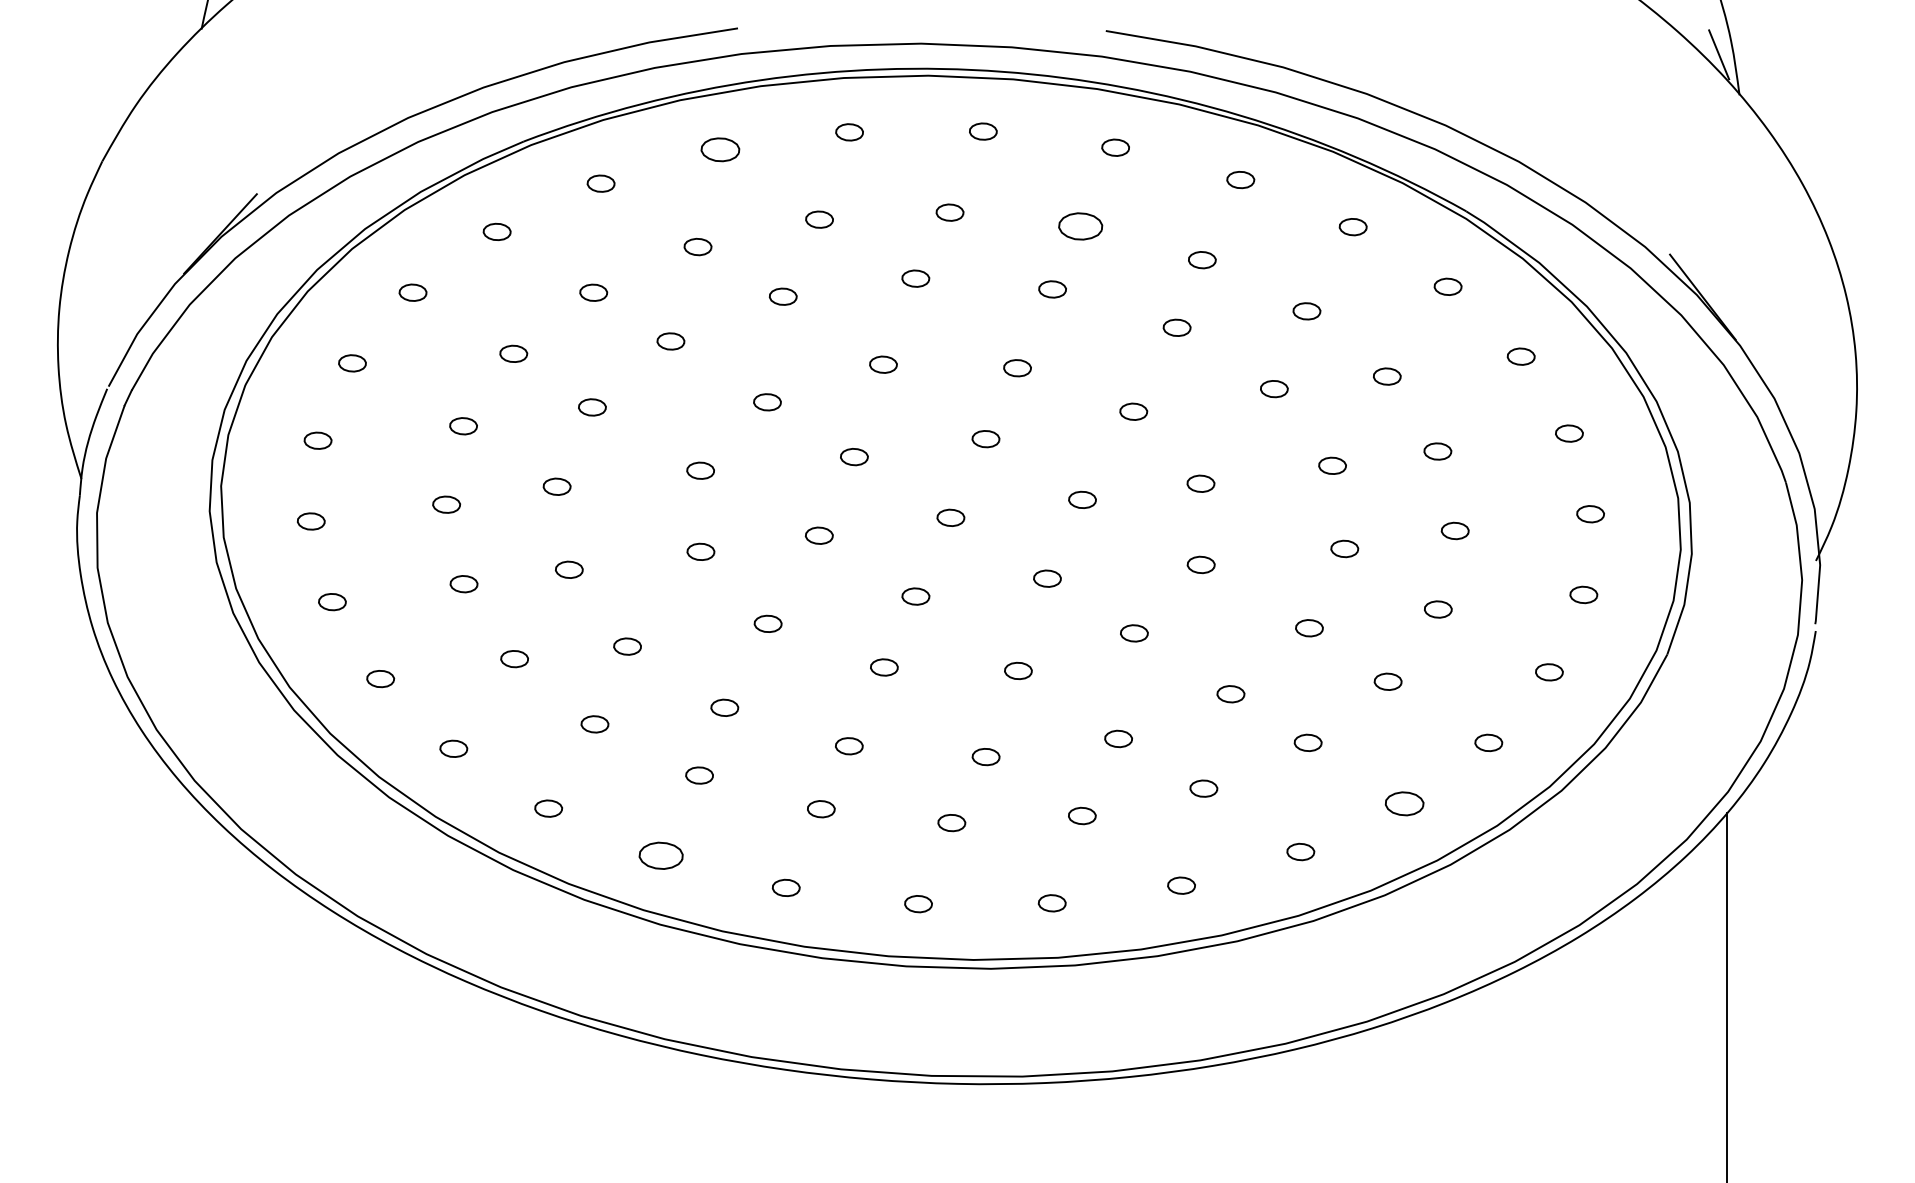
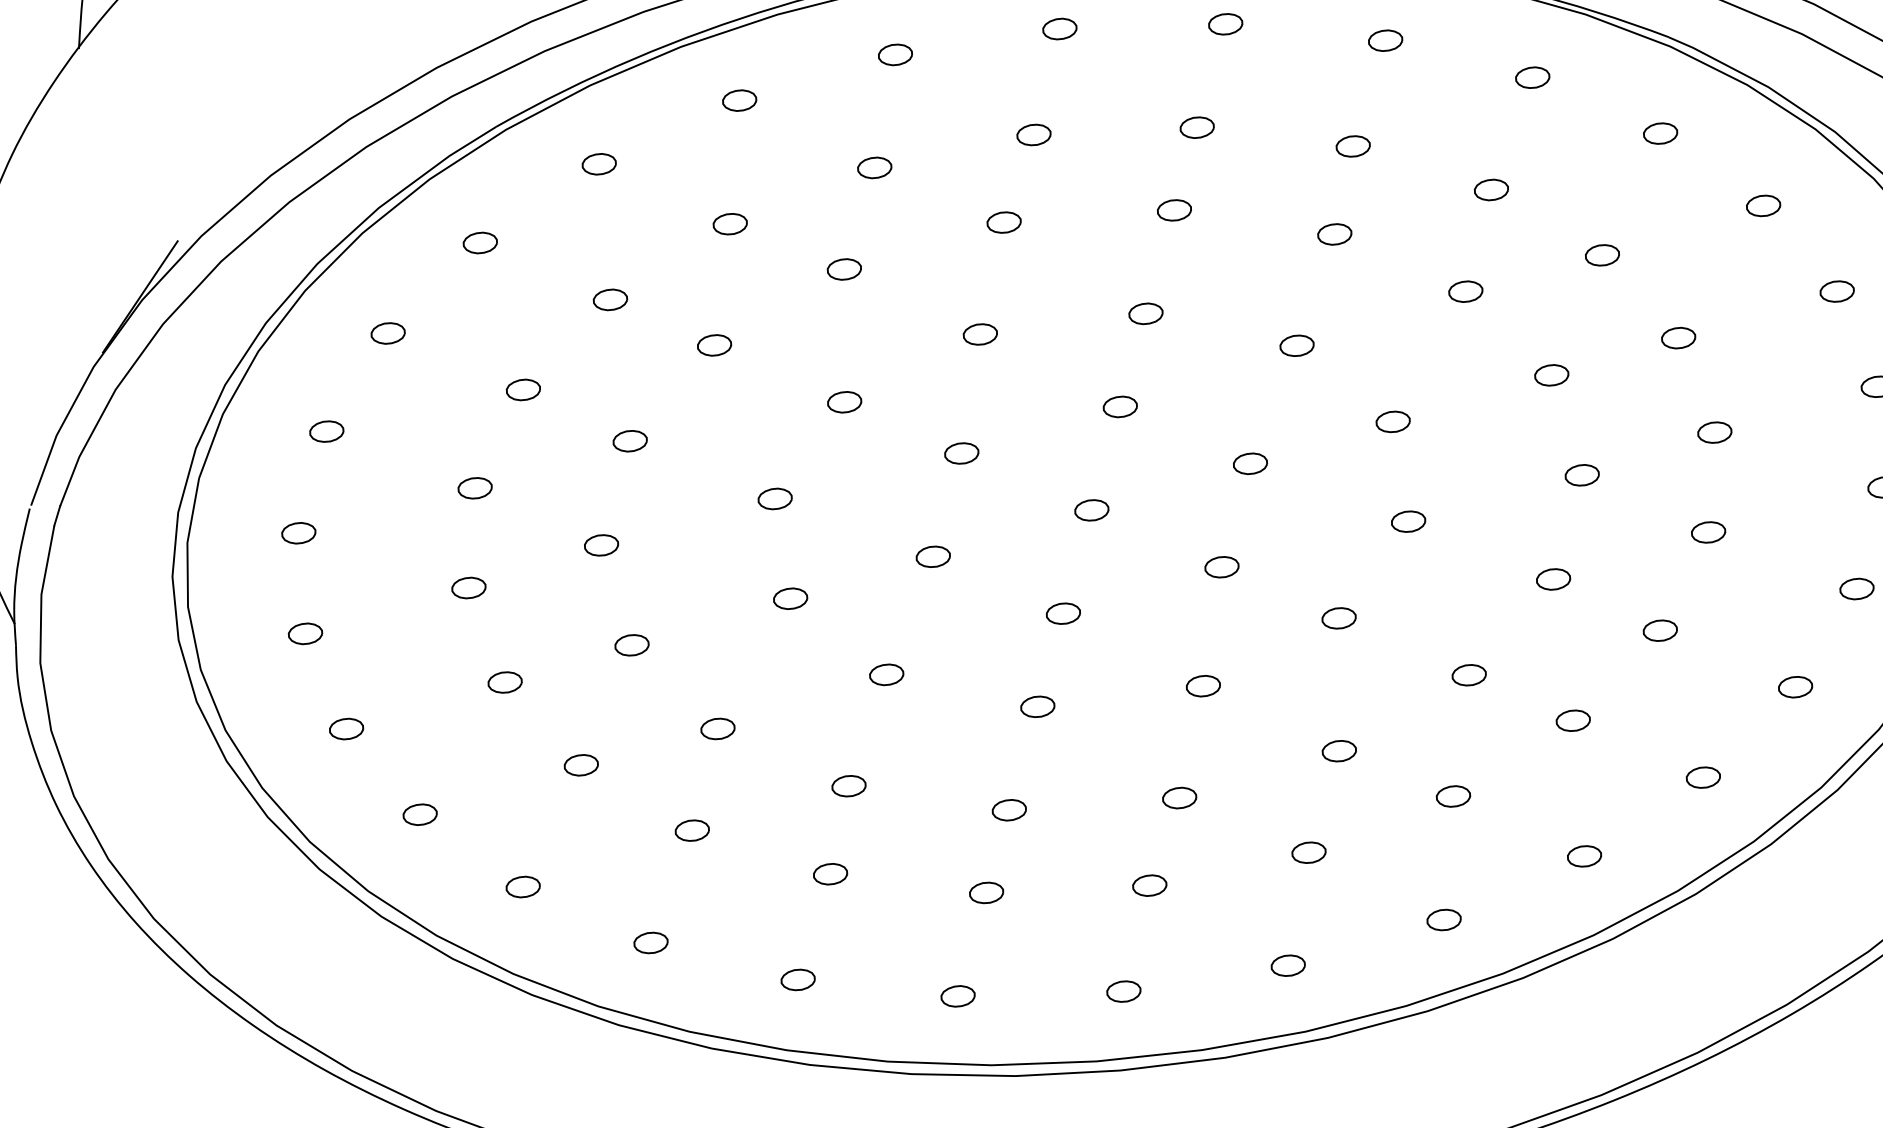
part: (719, 150) -> (738, 101), size x0.71
part: (1080, 226) -> (1197, 127), size x0.62
part: (1404, 803) -> (1703, 777), size x0.71
part: (660, 855) -> (797, 979), size x0.62

